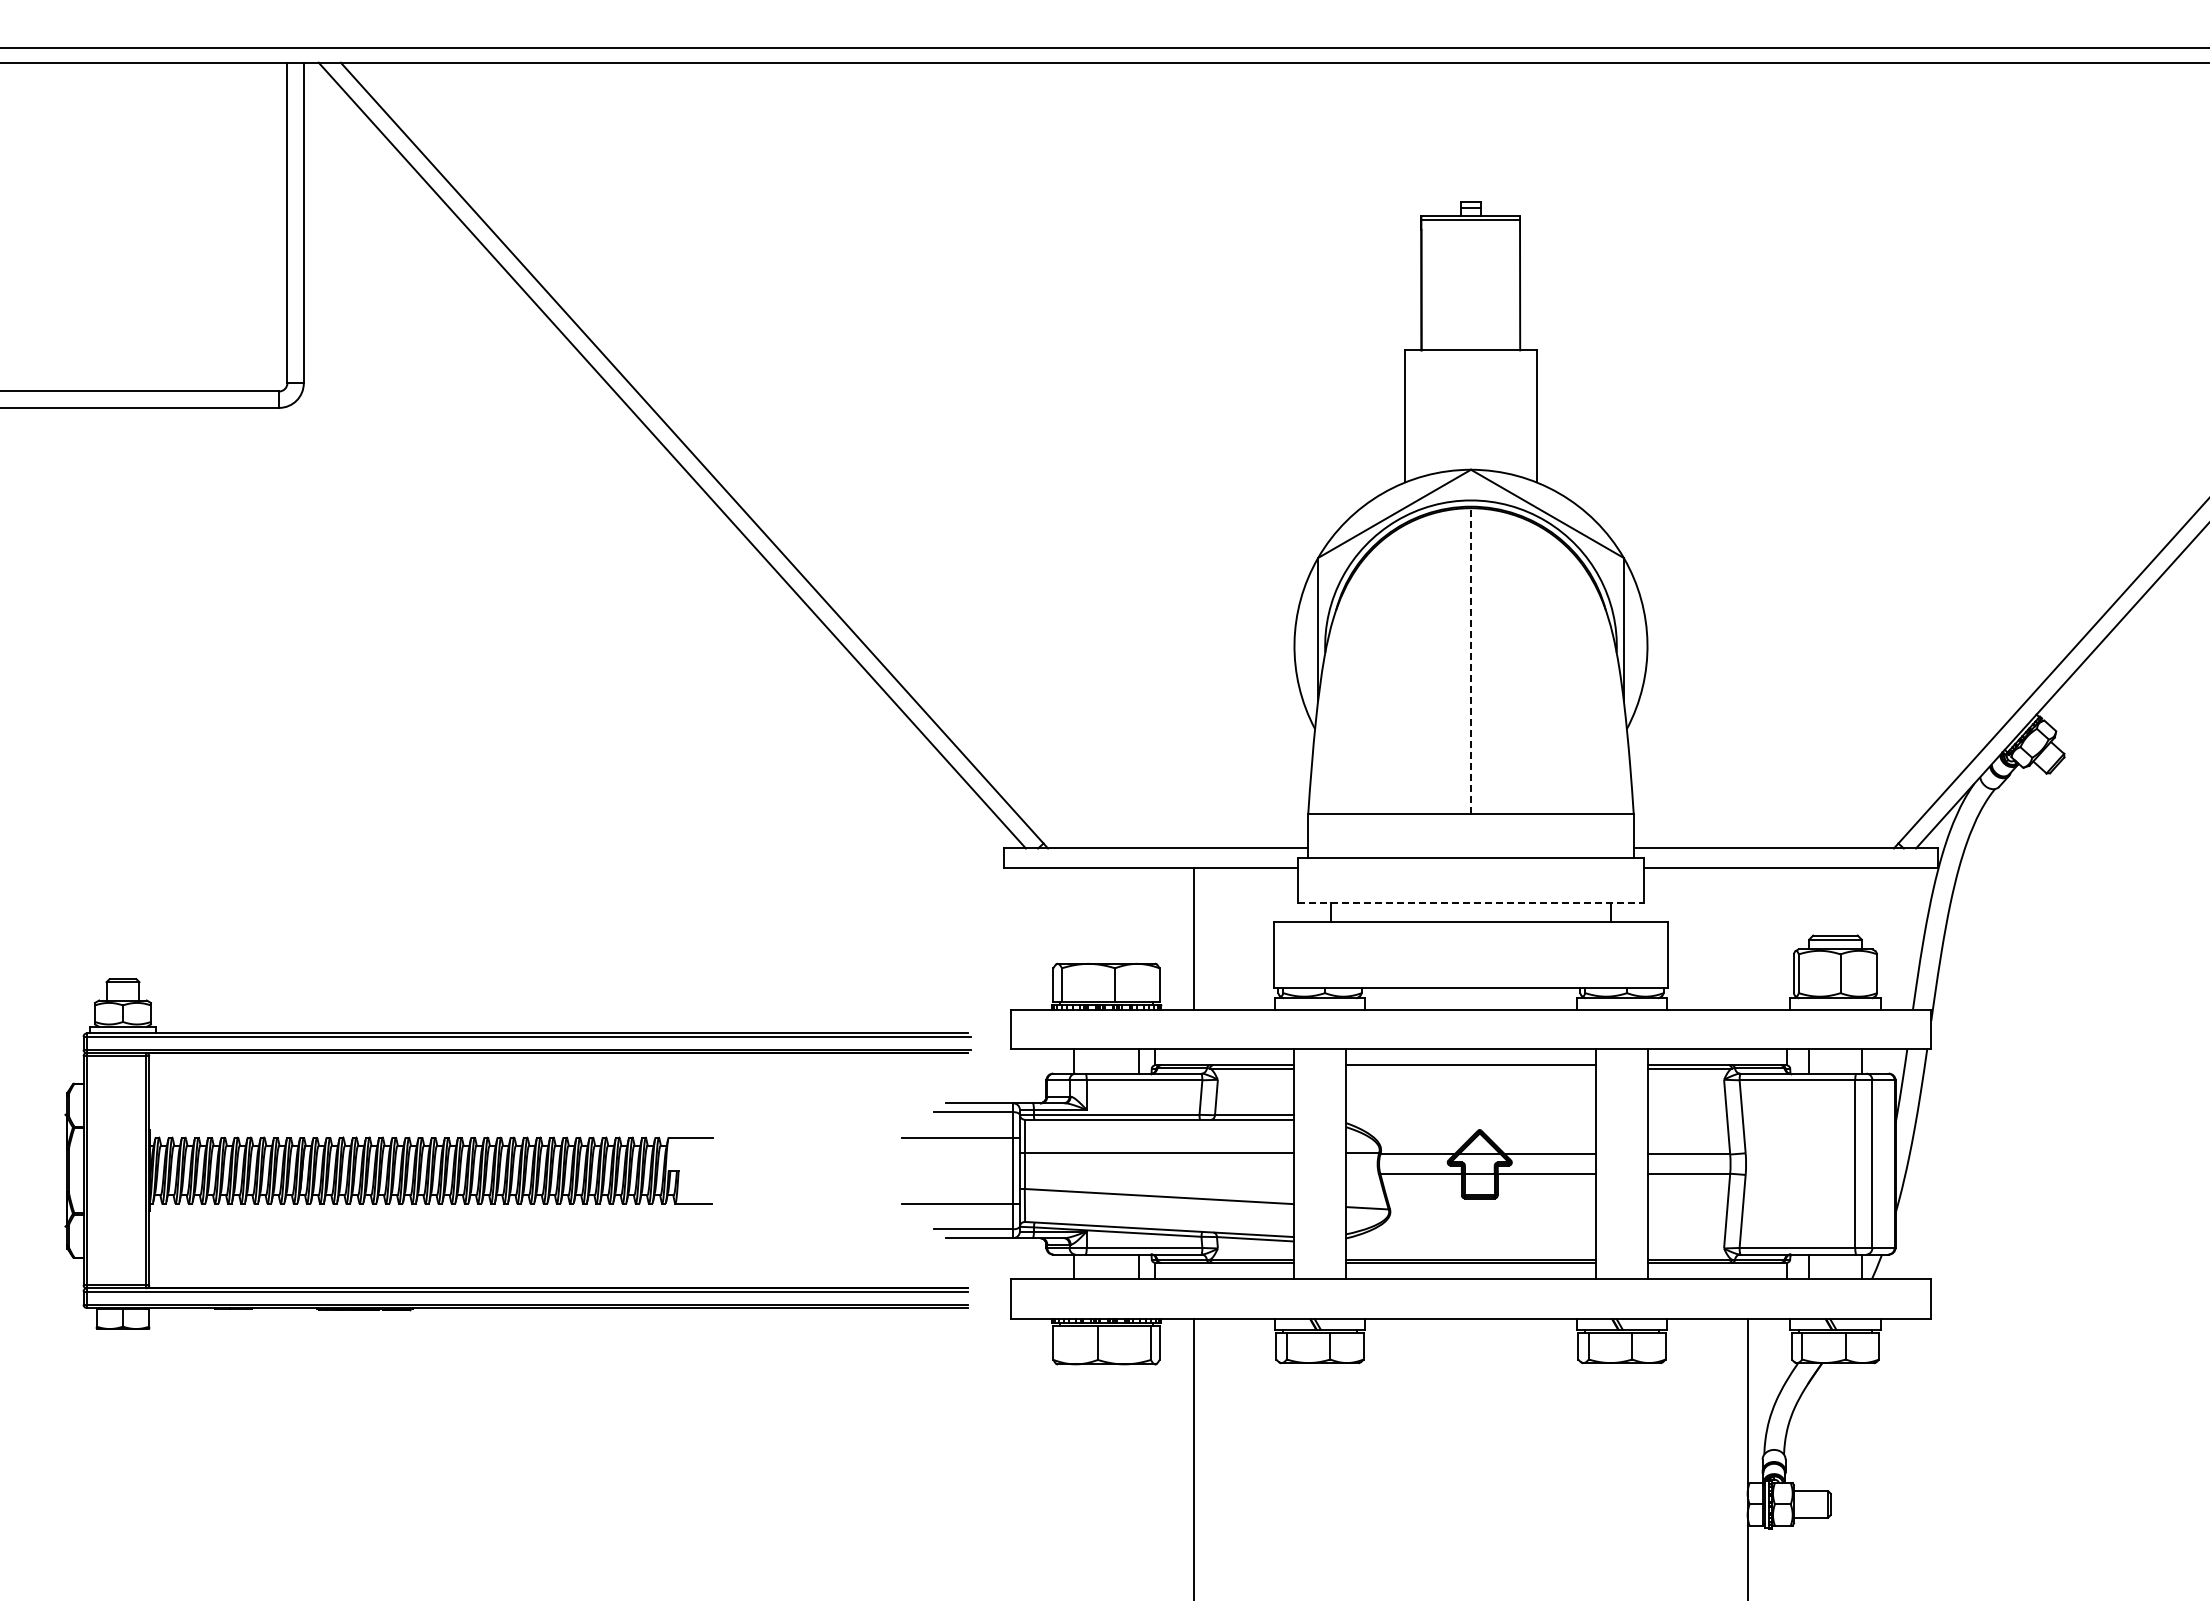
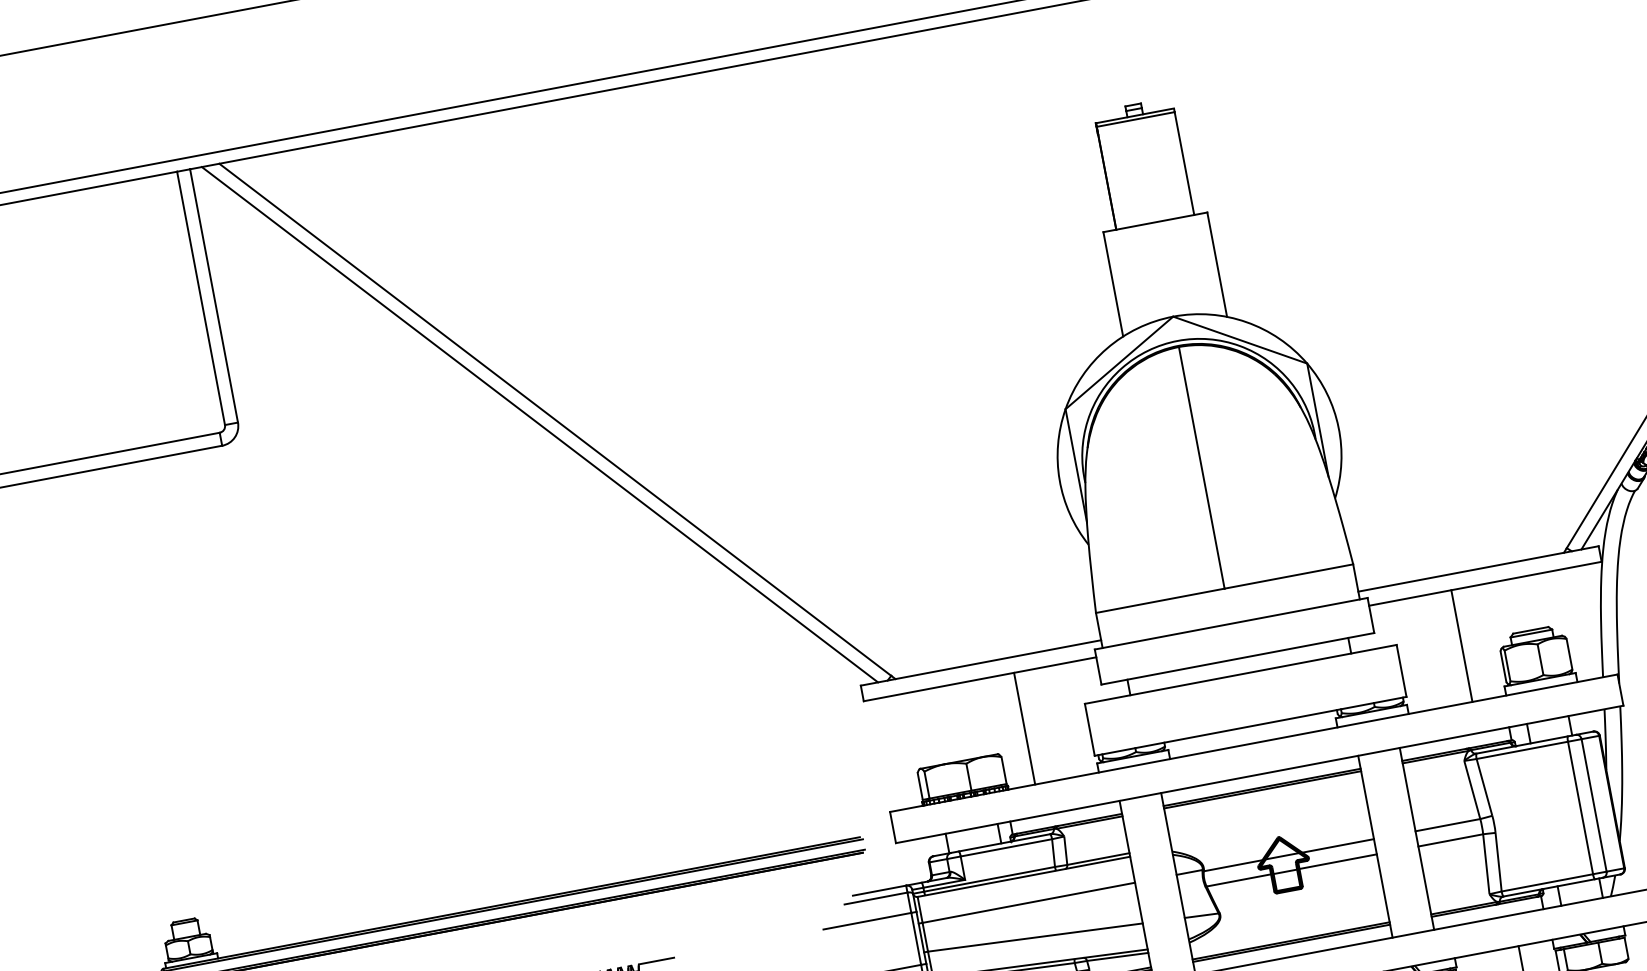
line: (1471, 661) -> (1202, 468), dashed -> solid
line: (1471, 902) -> (1238, 658), dashed -> solid
line: (1747, 938) -> (1461, 645), added
line: (1470, 1068) -> (1262, 789), added

